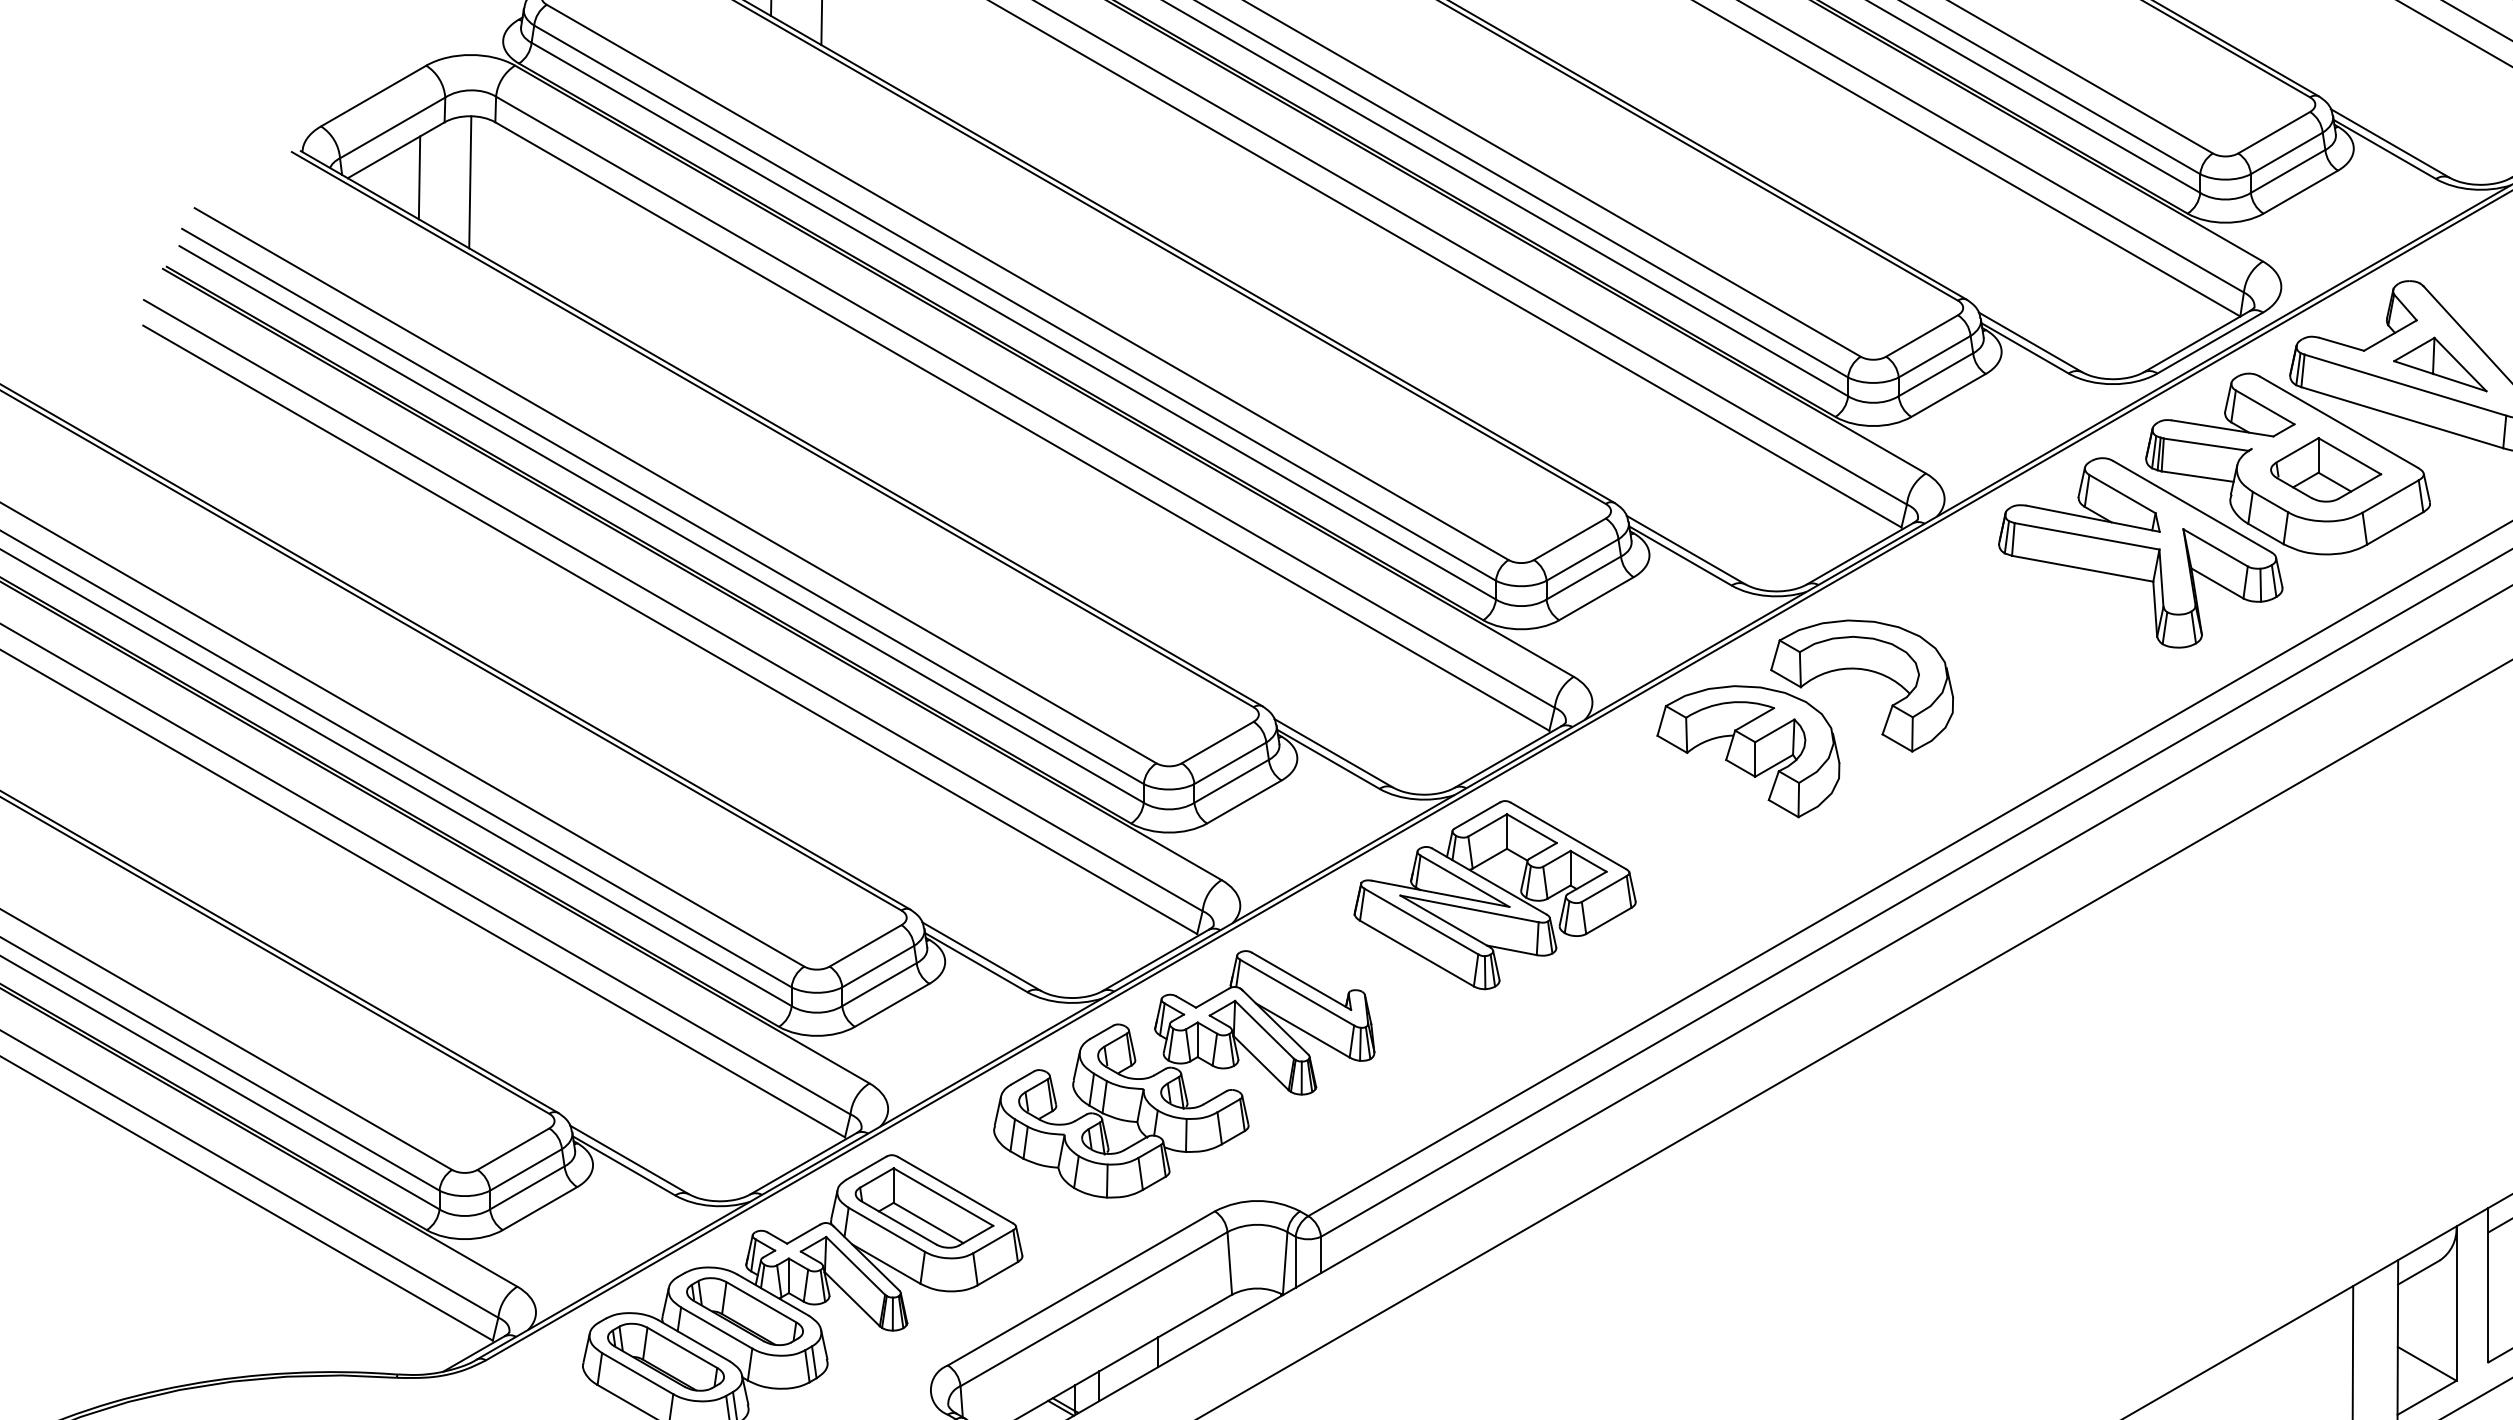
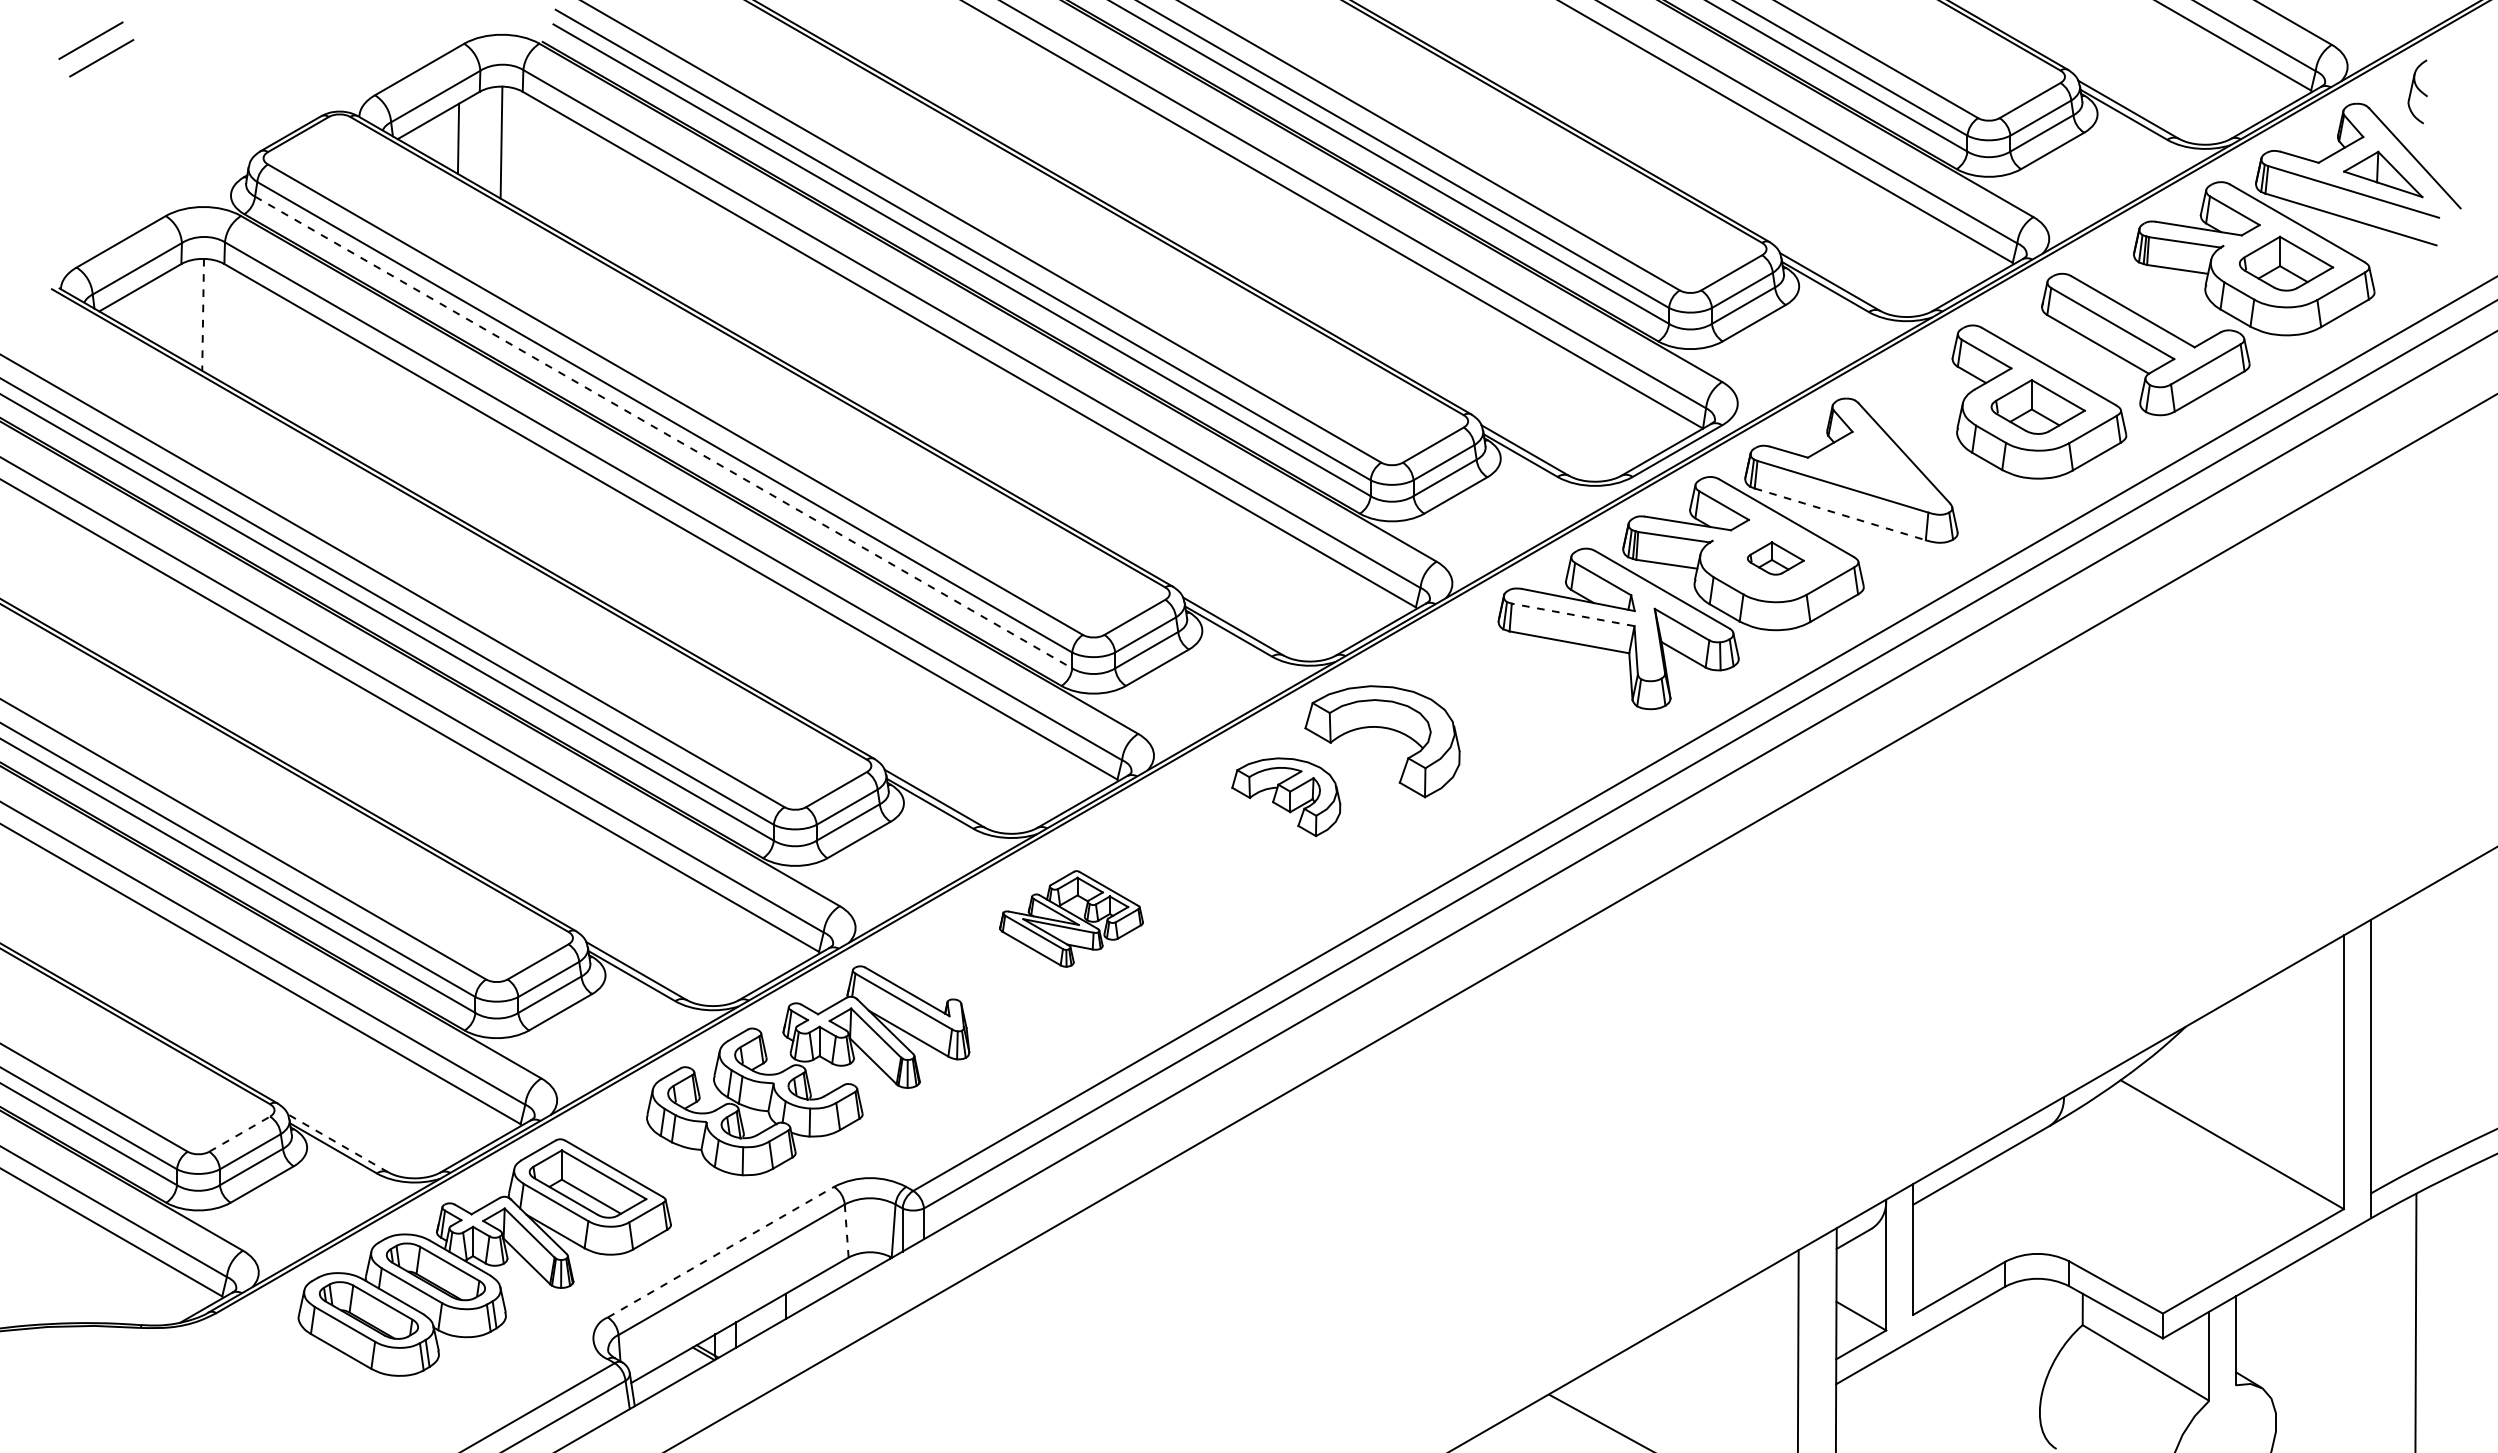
line: (418, 178) -> (159, 311), removed
line: (470, 181) -> (203, 314), solid -> dashed
line: (1013, 321) -> (663, 432), solid -> dashed
part: (2440, 363) -> (1872, 468), removed
line: (2402, 417) -> (1840, 514), solid -> dashed
part: (2325, 469) -> (1775, 558), size x0.6
line: (2086, 535) -> (1572, 614), solid -> dashed
part: (1748, 750) -> (1286, 796), size x0.7
part: (1495, 894) -> (1071, 918), size x0.6
line: (514, 1148) -> (240, 1133), solid -> dashed
line: (628, 1160) -> (337, 1143), solid -> dashed
line: (1229, 1262) -> (846, 1230), solid -> dashed
line: (1080, 1288) -> (720, 1252), solid -> dashed

